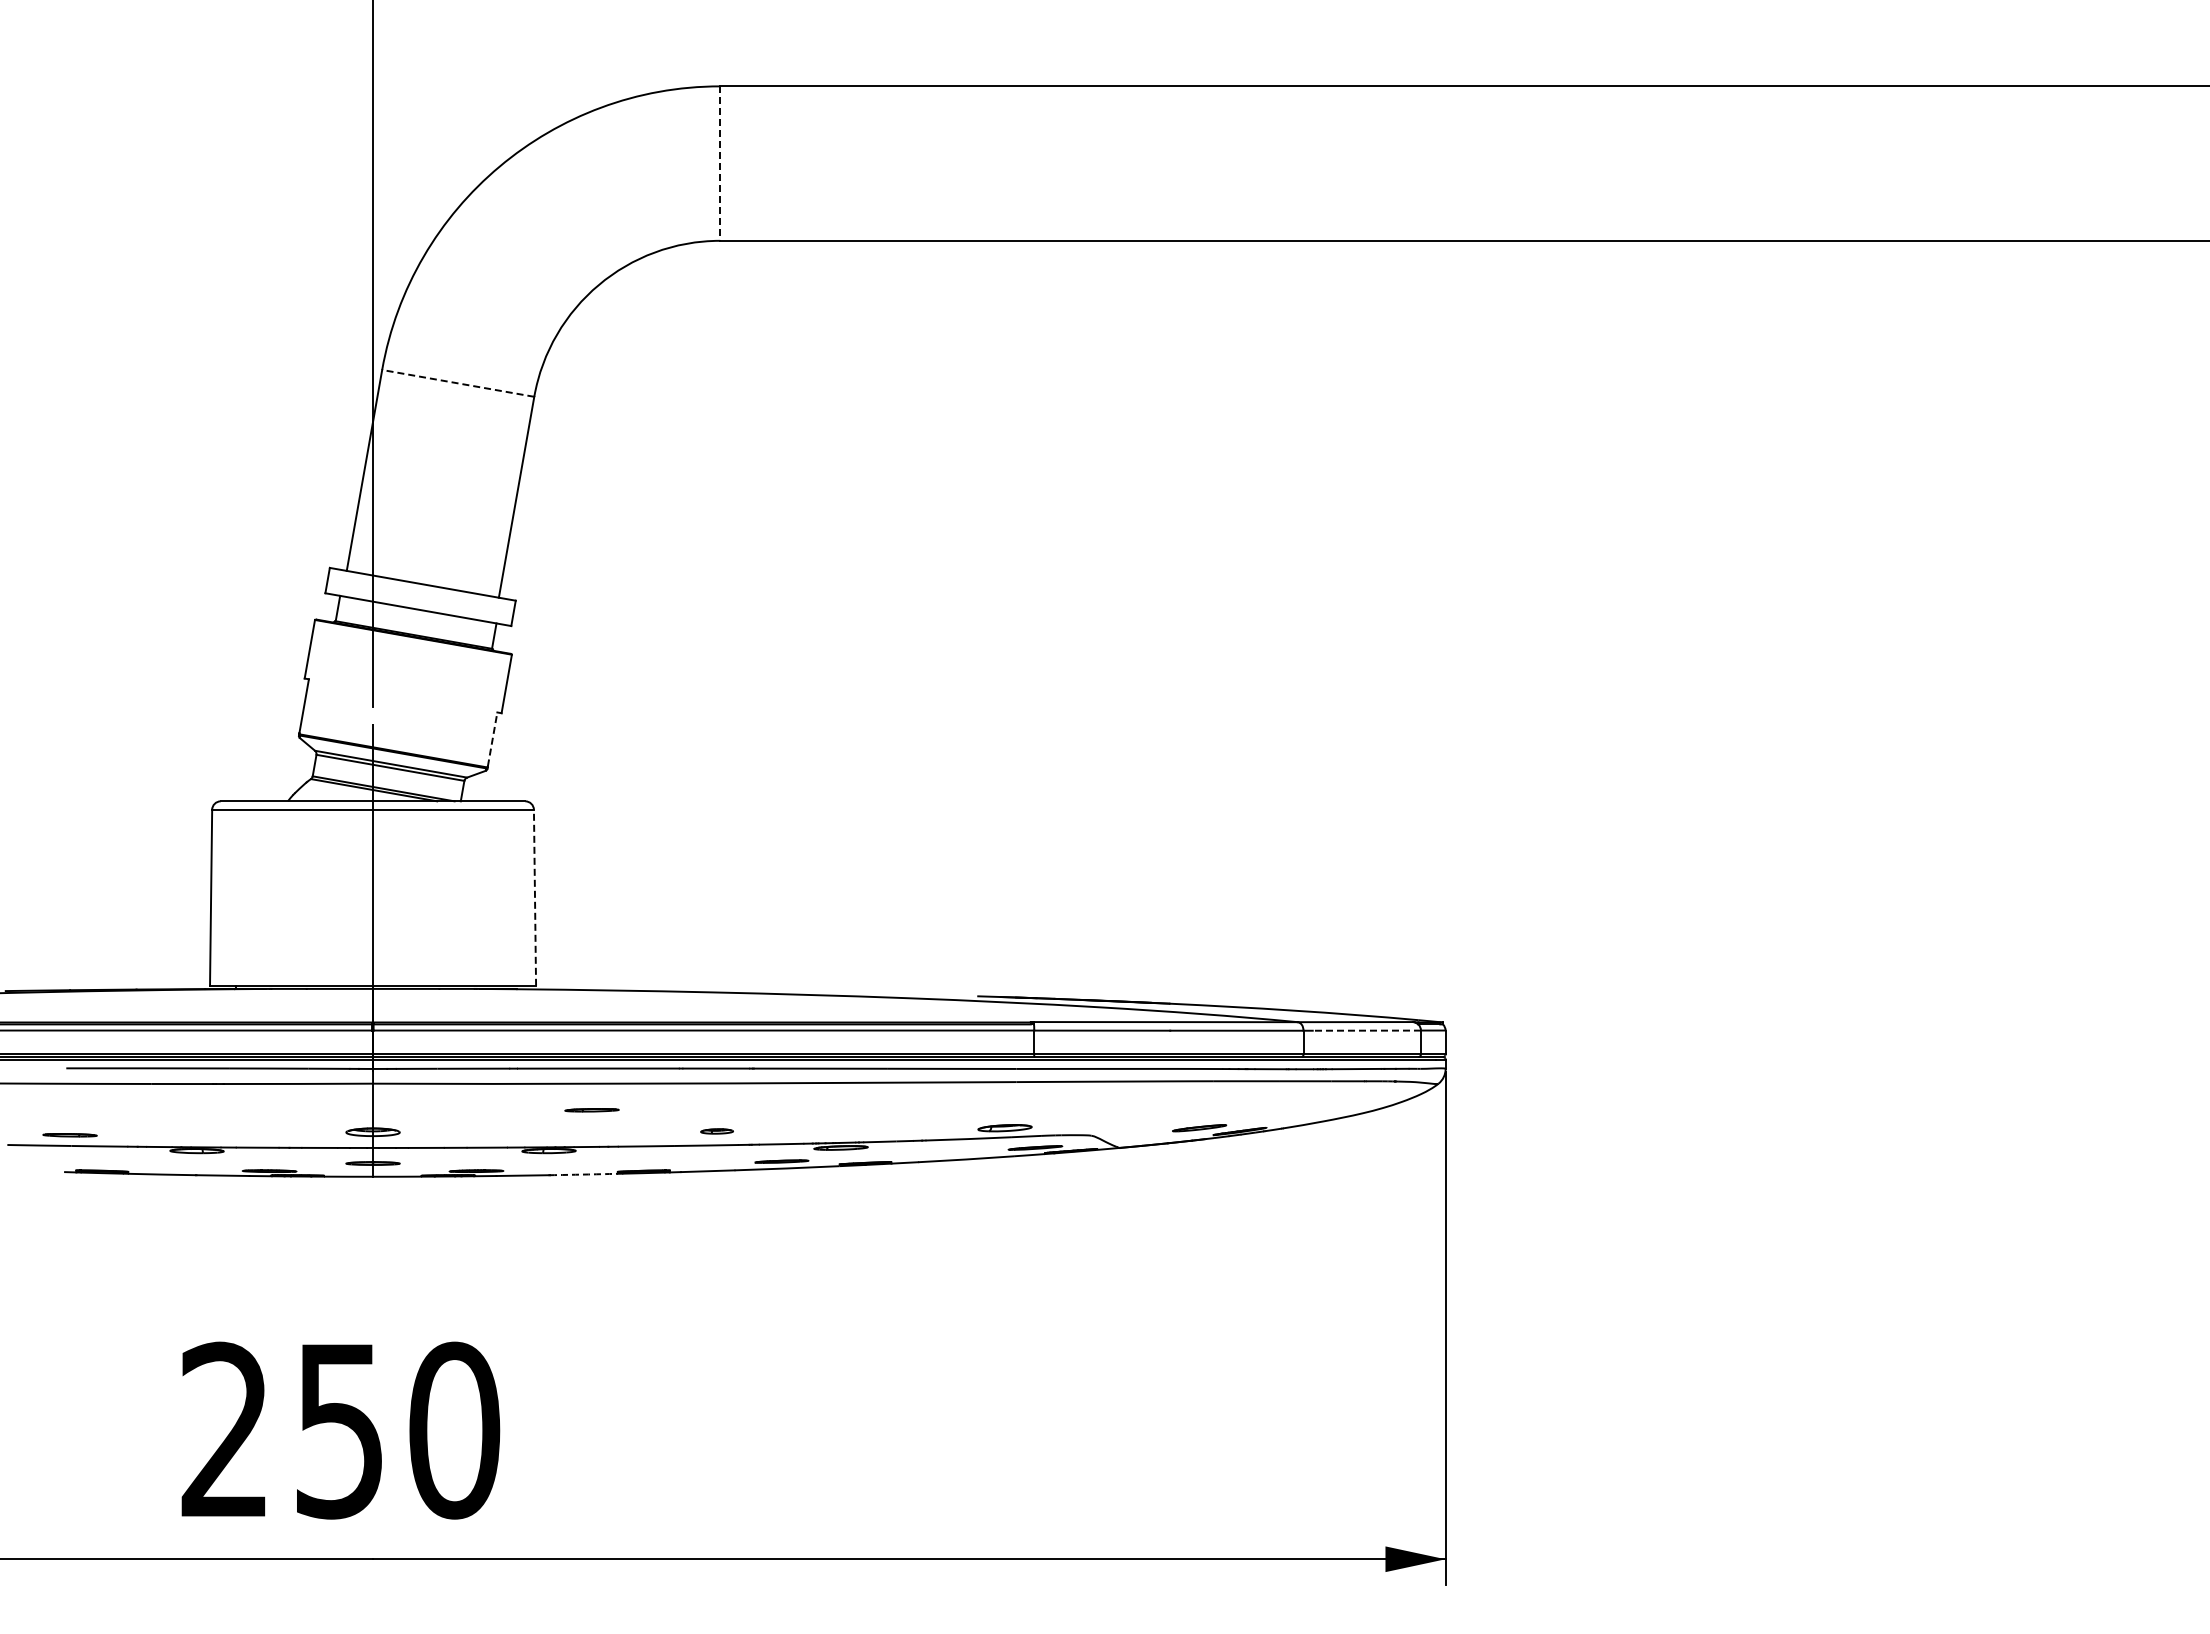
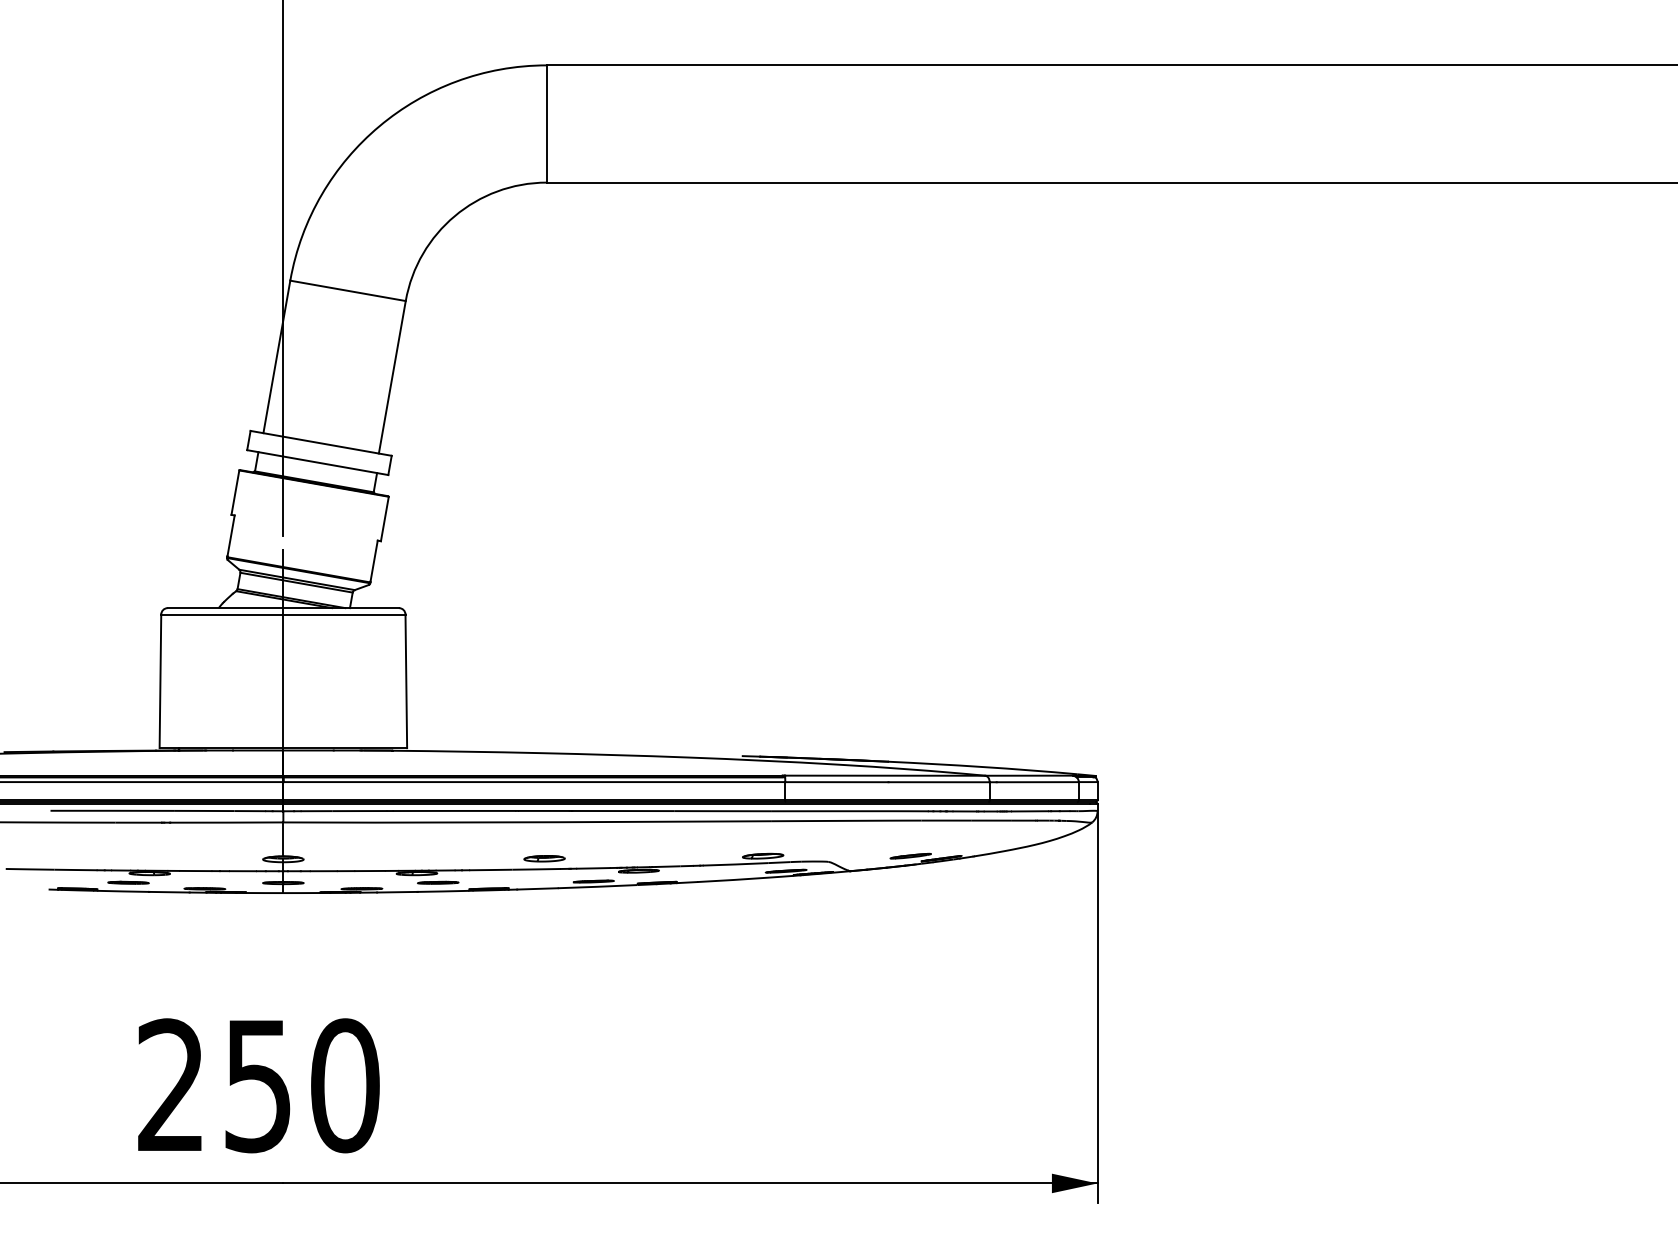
line: (720, 164) -> (547, 124), dashed -> solid
line: (457, 383) -> (347, 290), dashed -> solid
line: (492, 738) -> (374, 560), dashed -> solid
line: (535, 897) -> (406, 681), dashed -> solid
line: (1366, 1030) -> (1037, 782), dashed -> solid
line: (591, 1110) -> (437, 883), moved
part: (716, 1131) -> (544, 858), size x1.67
line: (69, 1135) -> (128, 883), moved
arc: (584, 1174) -> (443, 891), dashed -> solid

